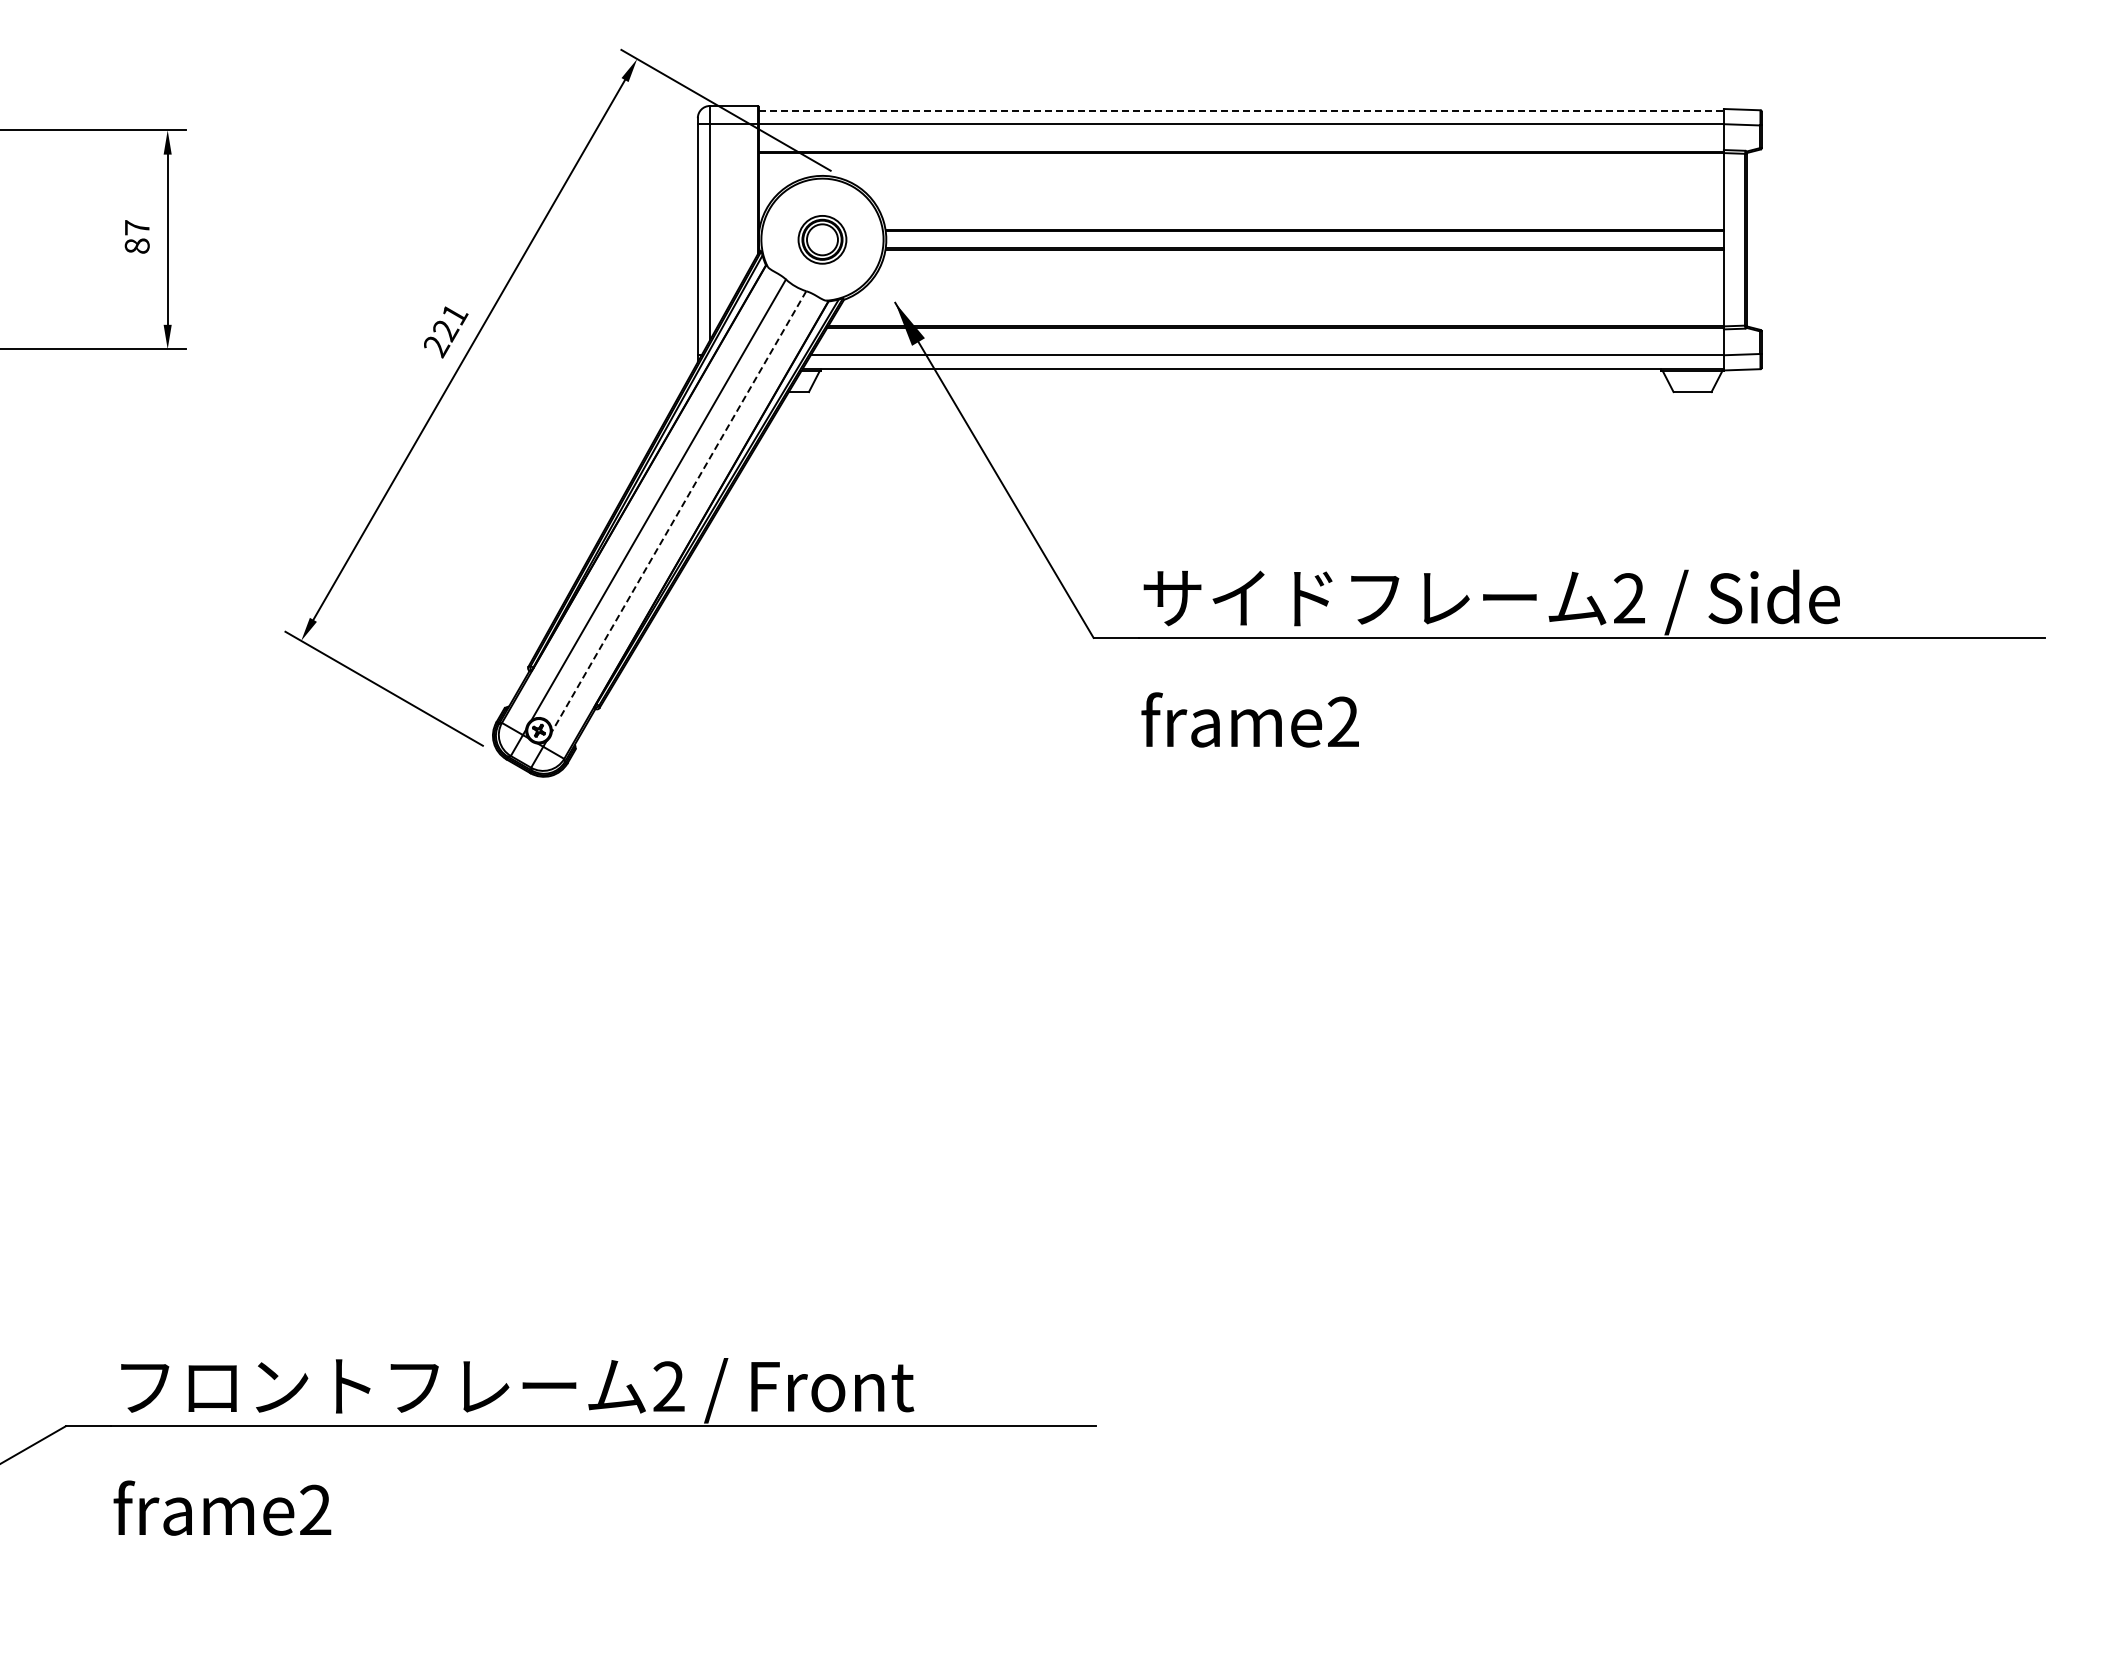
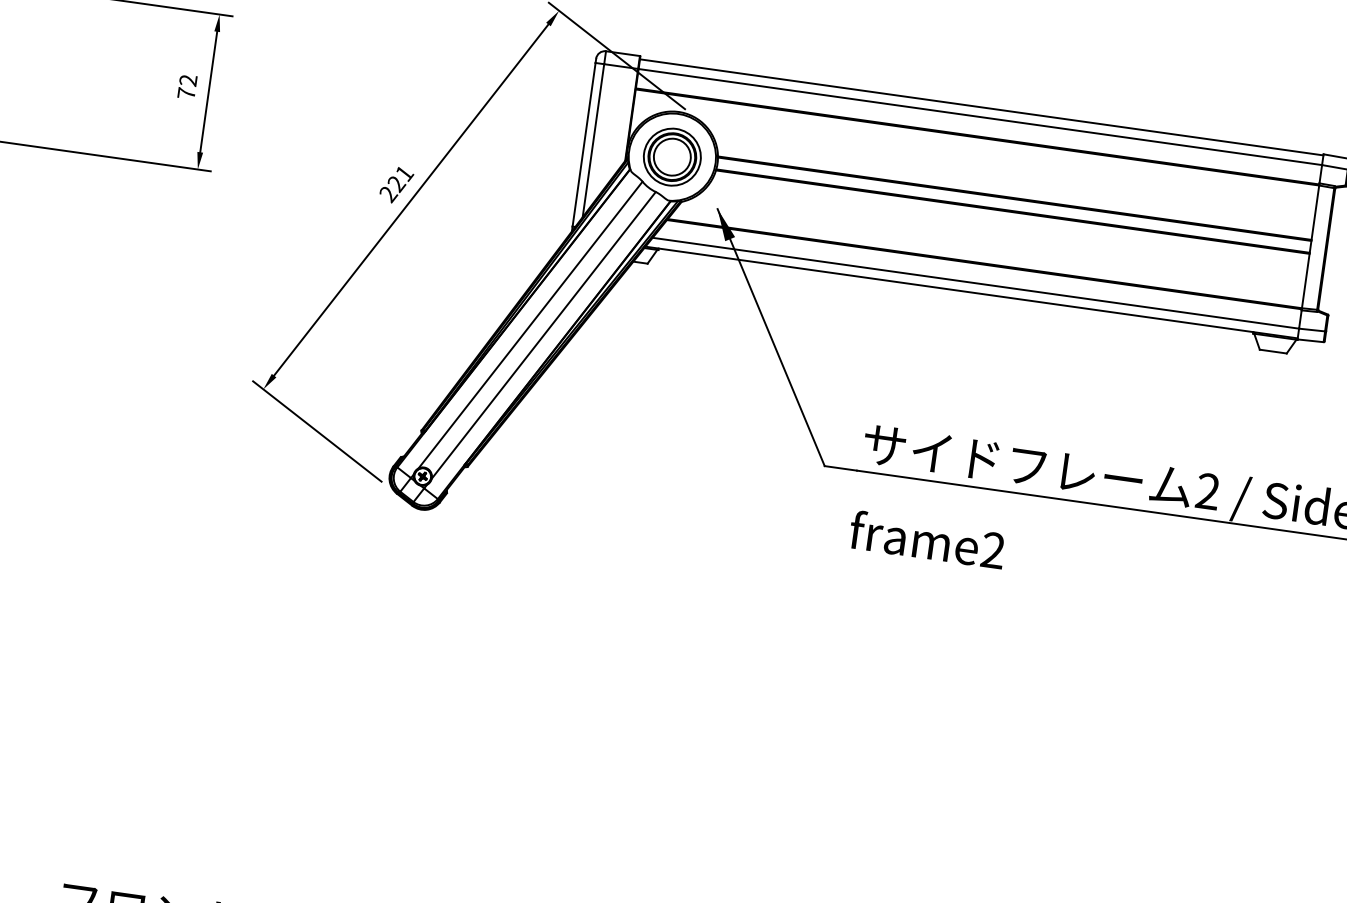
line: (1241, 110) -> (981, 107), dashed -> solid
text: (136, 236) -> (186, 86), 87 -> 72
part: (822, 239) -> (672, 157), size x1.67
line: (678, 512) -> (543, 335), dashed -> solid

